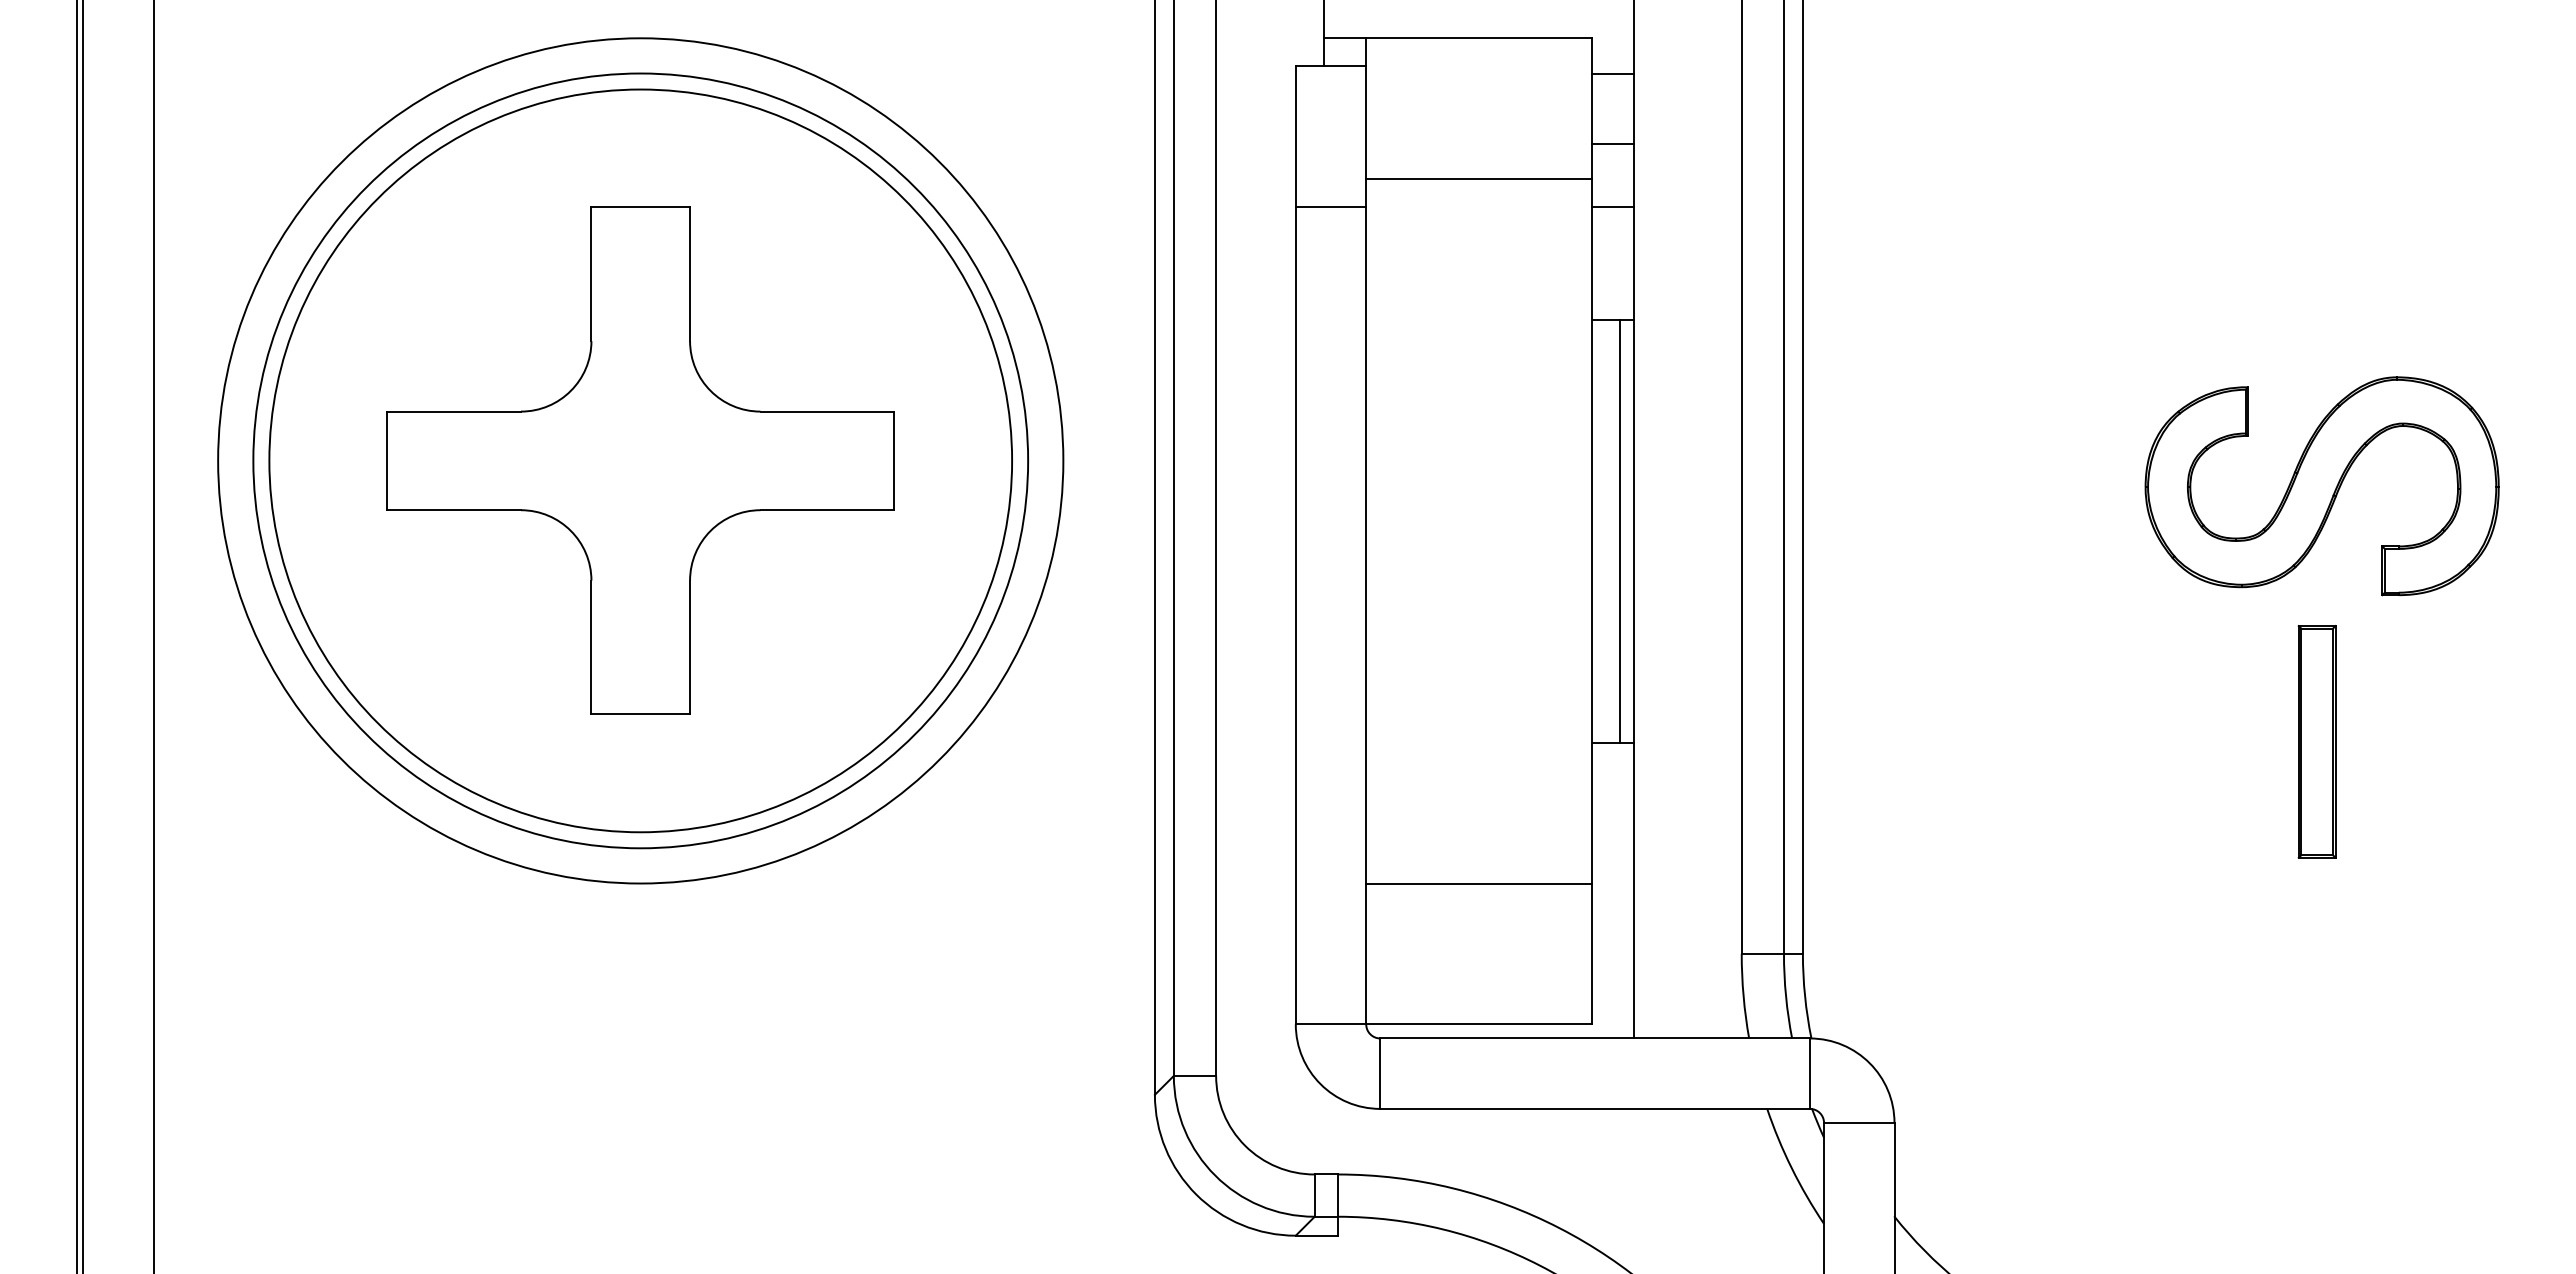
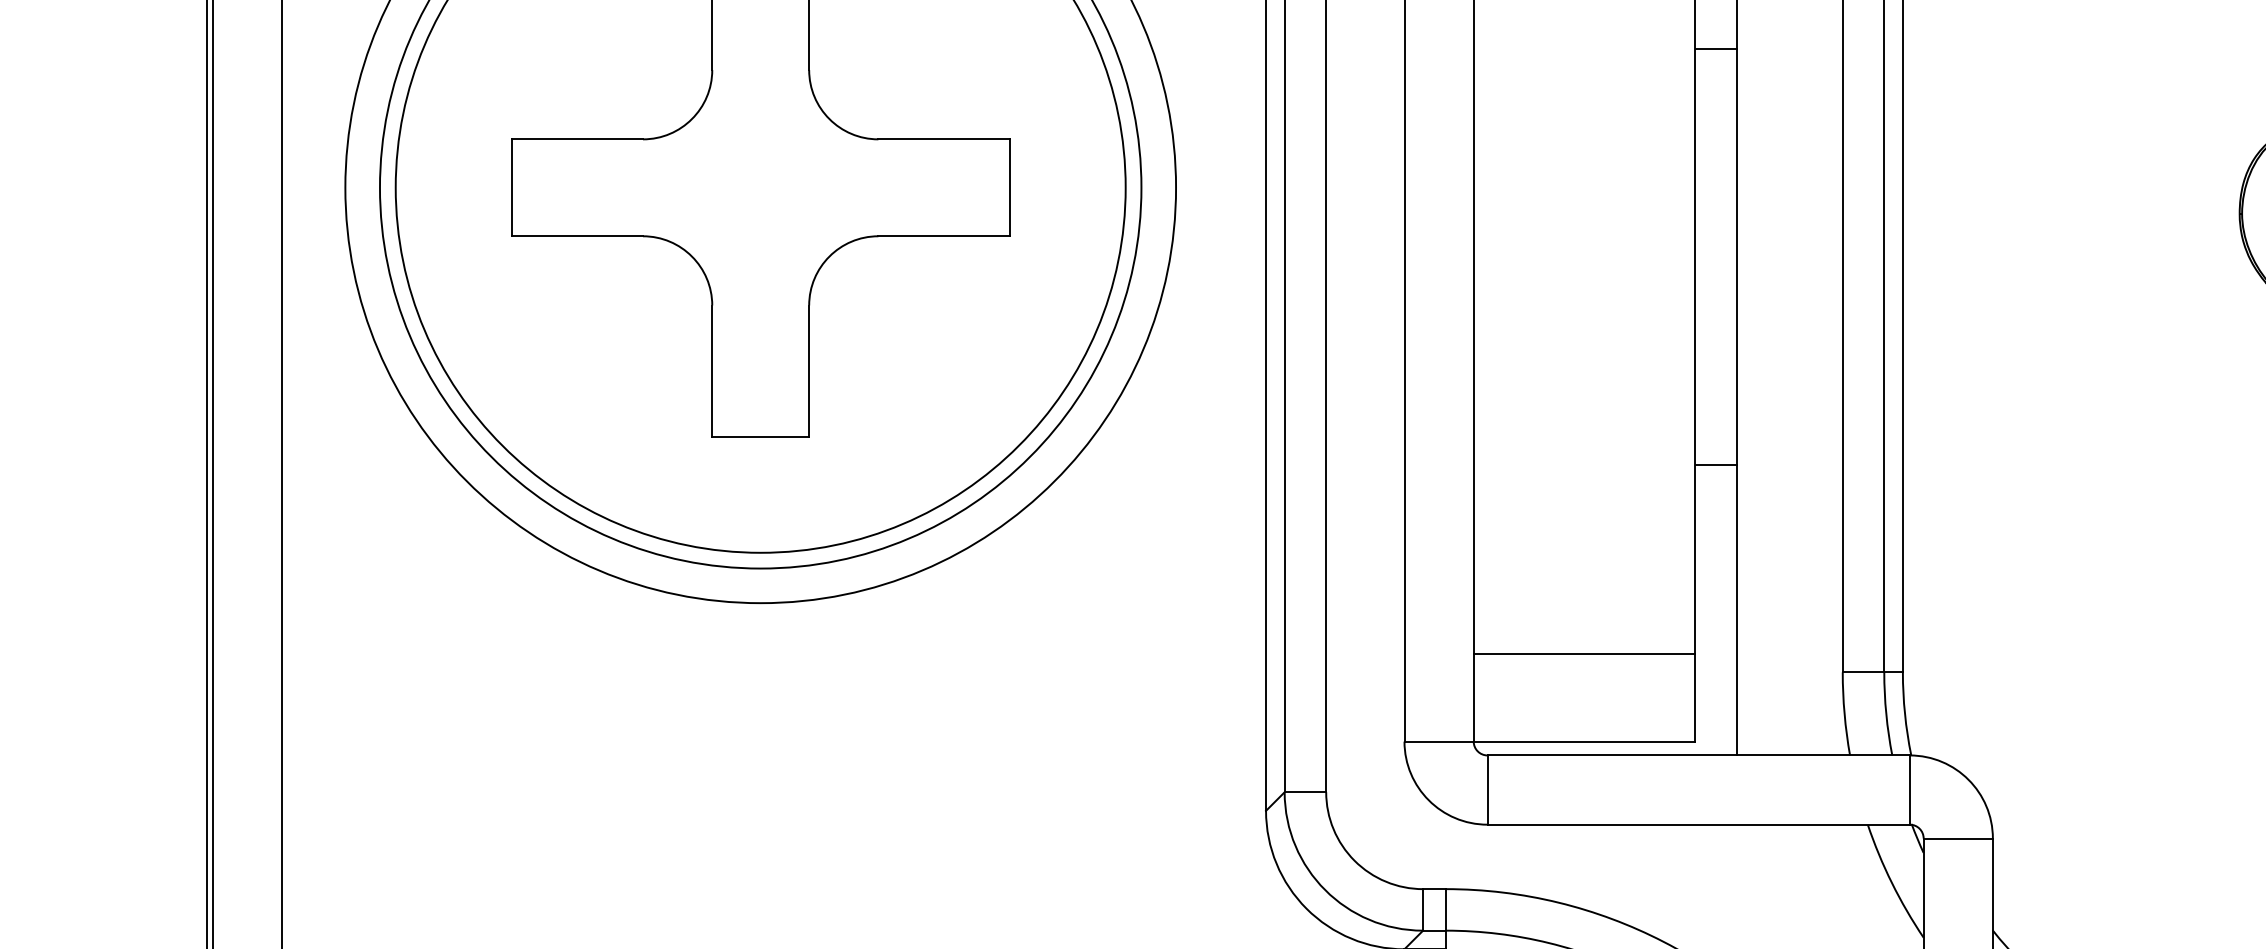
line: (1619, 531) -> (1722, 257), removed
line: (1478, 883) -> (1584, 654), moved

